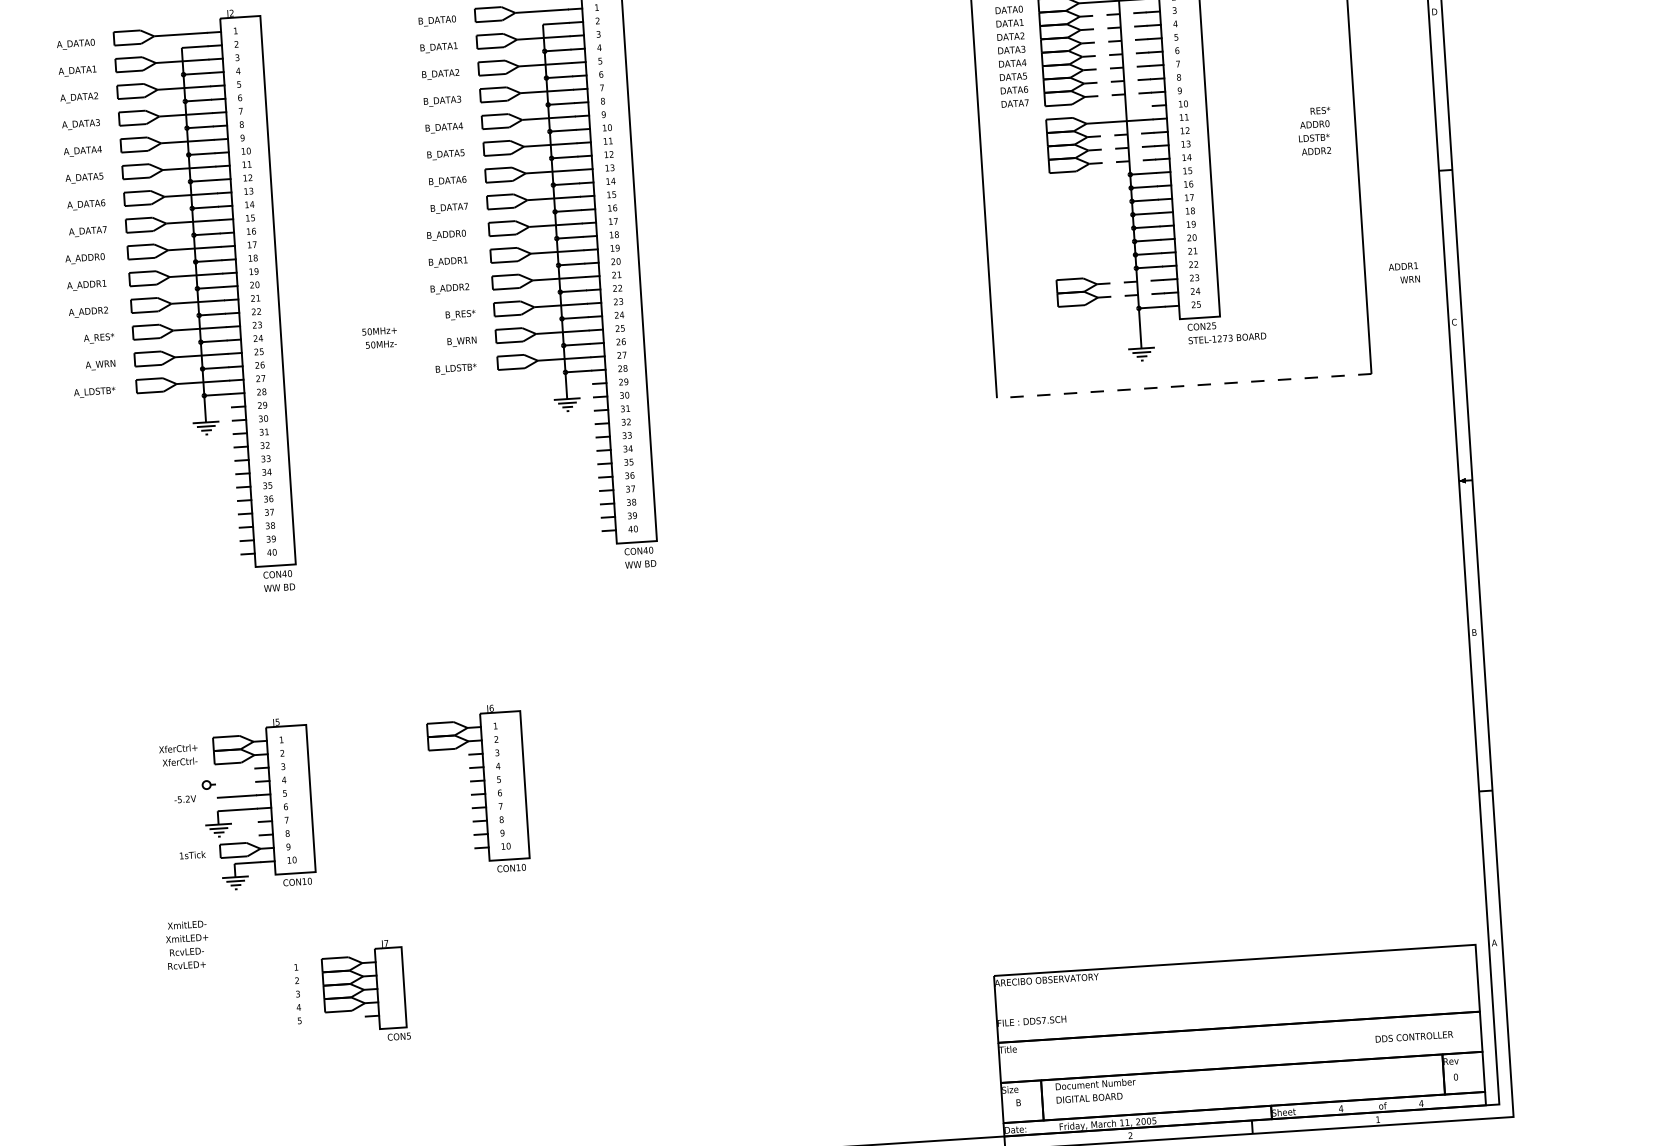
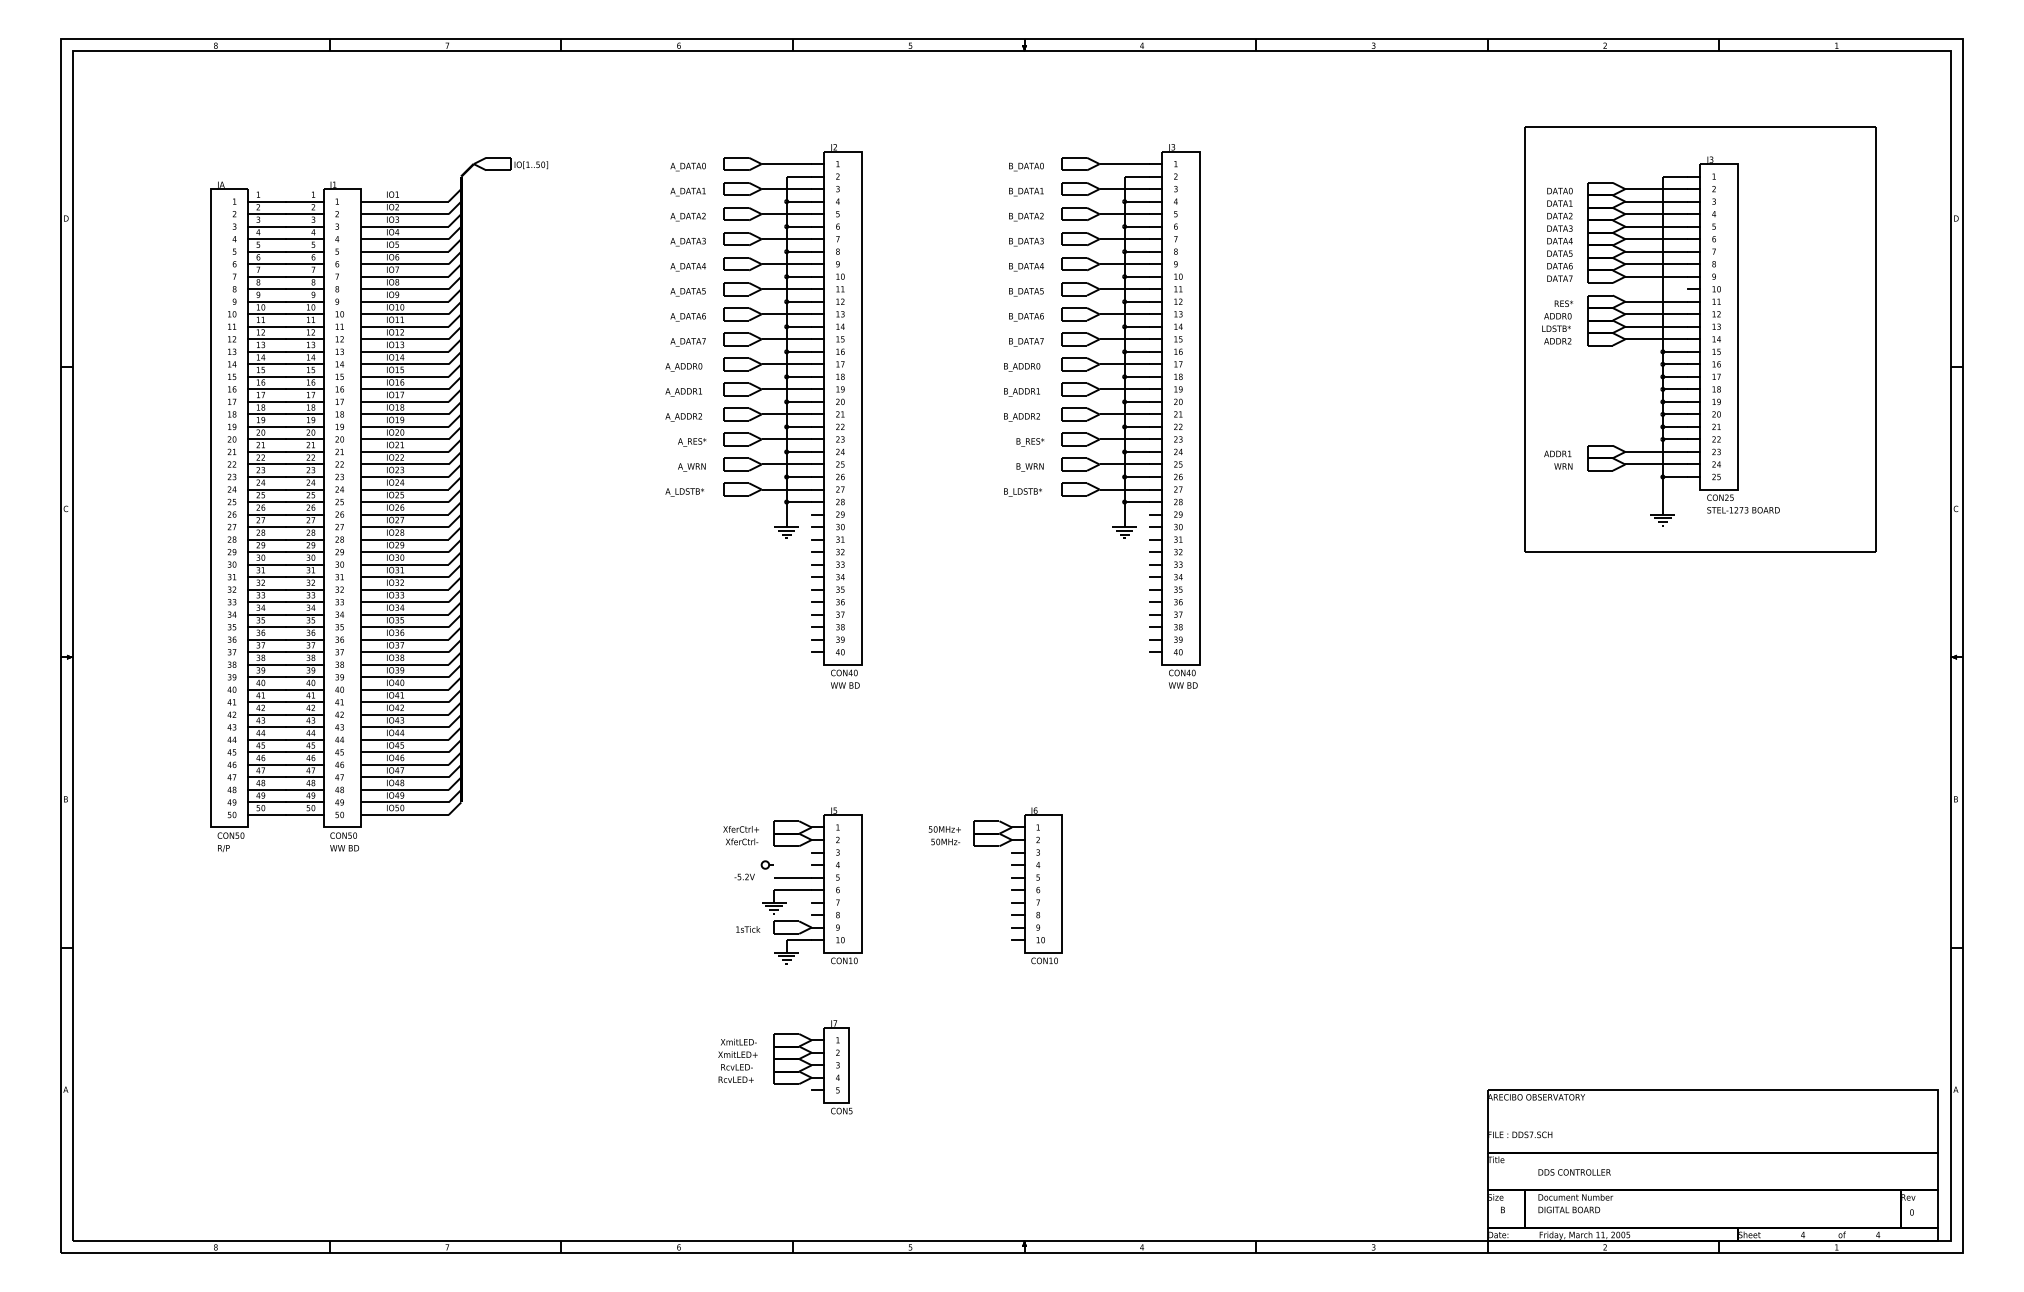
line: (1114, 14) -> (1657, 201), dashed -> solid
line: (1115, 28) -> (1657, 214), dashed -> solid
line: (1115, 41) -> (1657, 226), dashed -> solid
line: (1116, 54) -> (1657, 239), dashed -> solid
line: (1117, 67) -> (1657, 251), dashed -> solid
line: (1118, 81) -> (1657, 264), dashed -> solid
line: (1119, 94) -> (1657, 276), dashed -> solid
text: (1314, 131) -> (1557, 322), moved
line: (1121, 135) -> (1657, 314), dashed -> solid
line: (1122, 147) -> (1657, 326), dashed -> solid
line: (1123, 161) -> (1657, 339), dashed -> solid
text: (1404, 272) -> (1558, 459), moved
line: (1131, 281) -> (1657, 451), dashed -> solid
line: (1132, 295) -> (1657, 464), dashed -> solid
text: (379, 337) -> (944, 835), moved
line: (1183, 386) -> (1699, 552), dashed -> solid
text: (187, 944) -> (737, 1060), moved
part: (365, 992) -> (812, 1067), moved
text: (1414, 1036) -> (1574, 1172), moved

